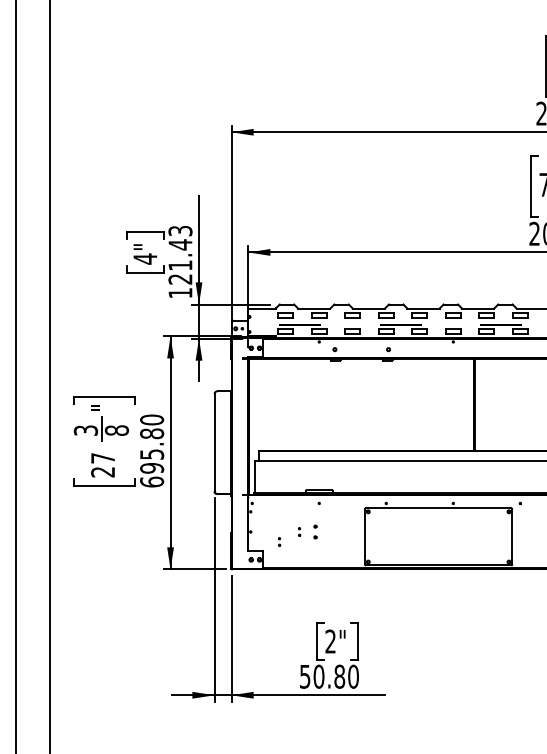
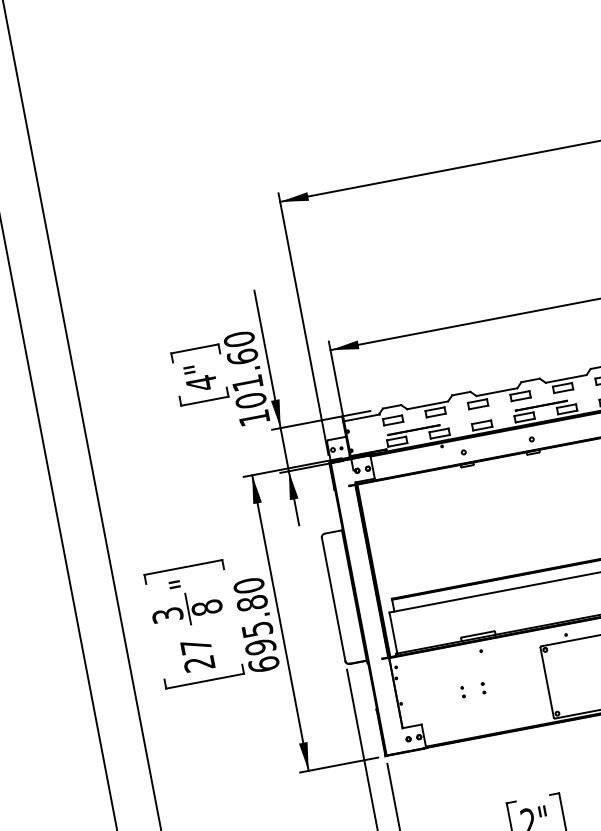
text: (180, 254) -> (245, 369), 121.43 -> 101.60
part: (315, 531) -> (483, 687), size x0.62
part: (279, 541) -> (439, 709), removed

